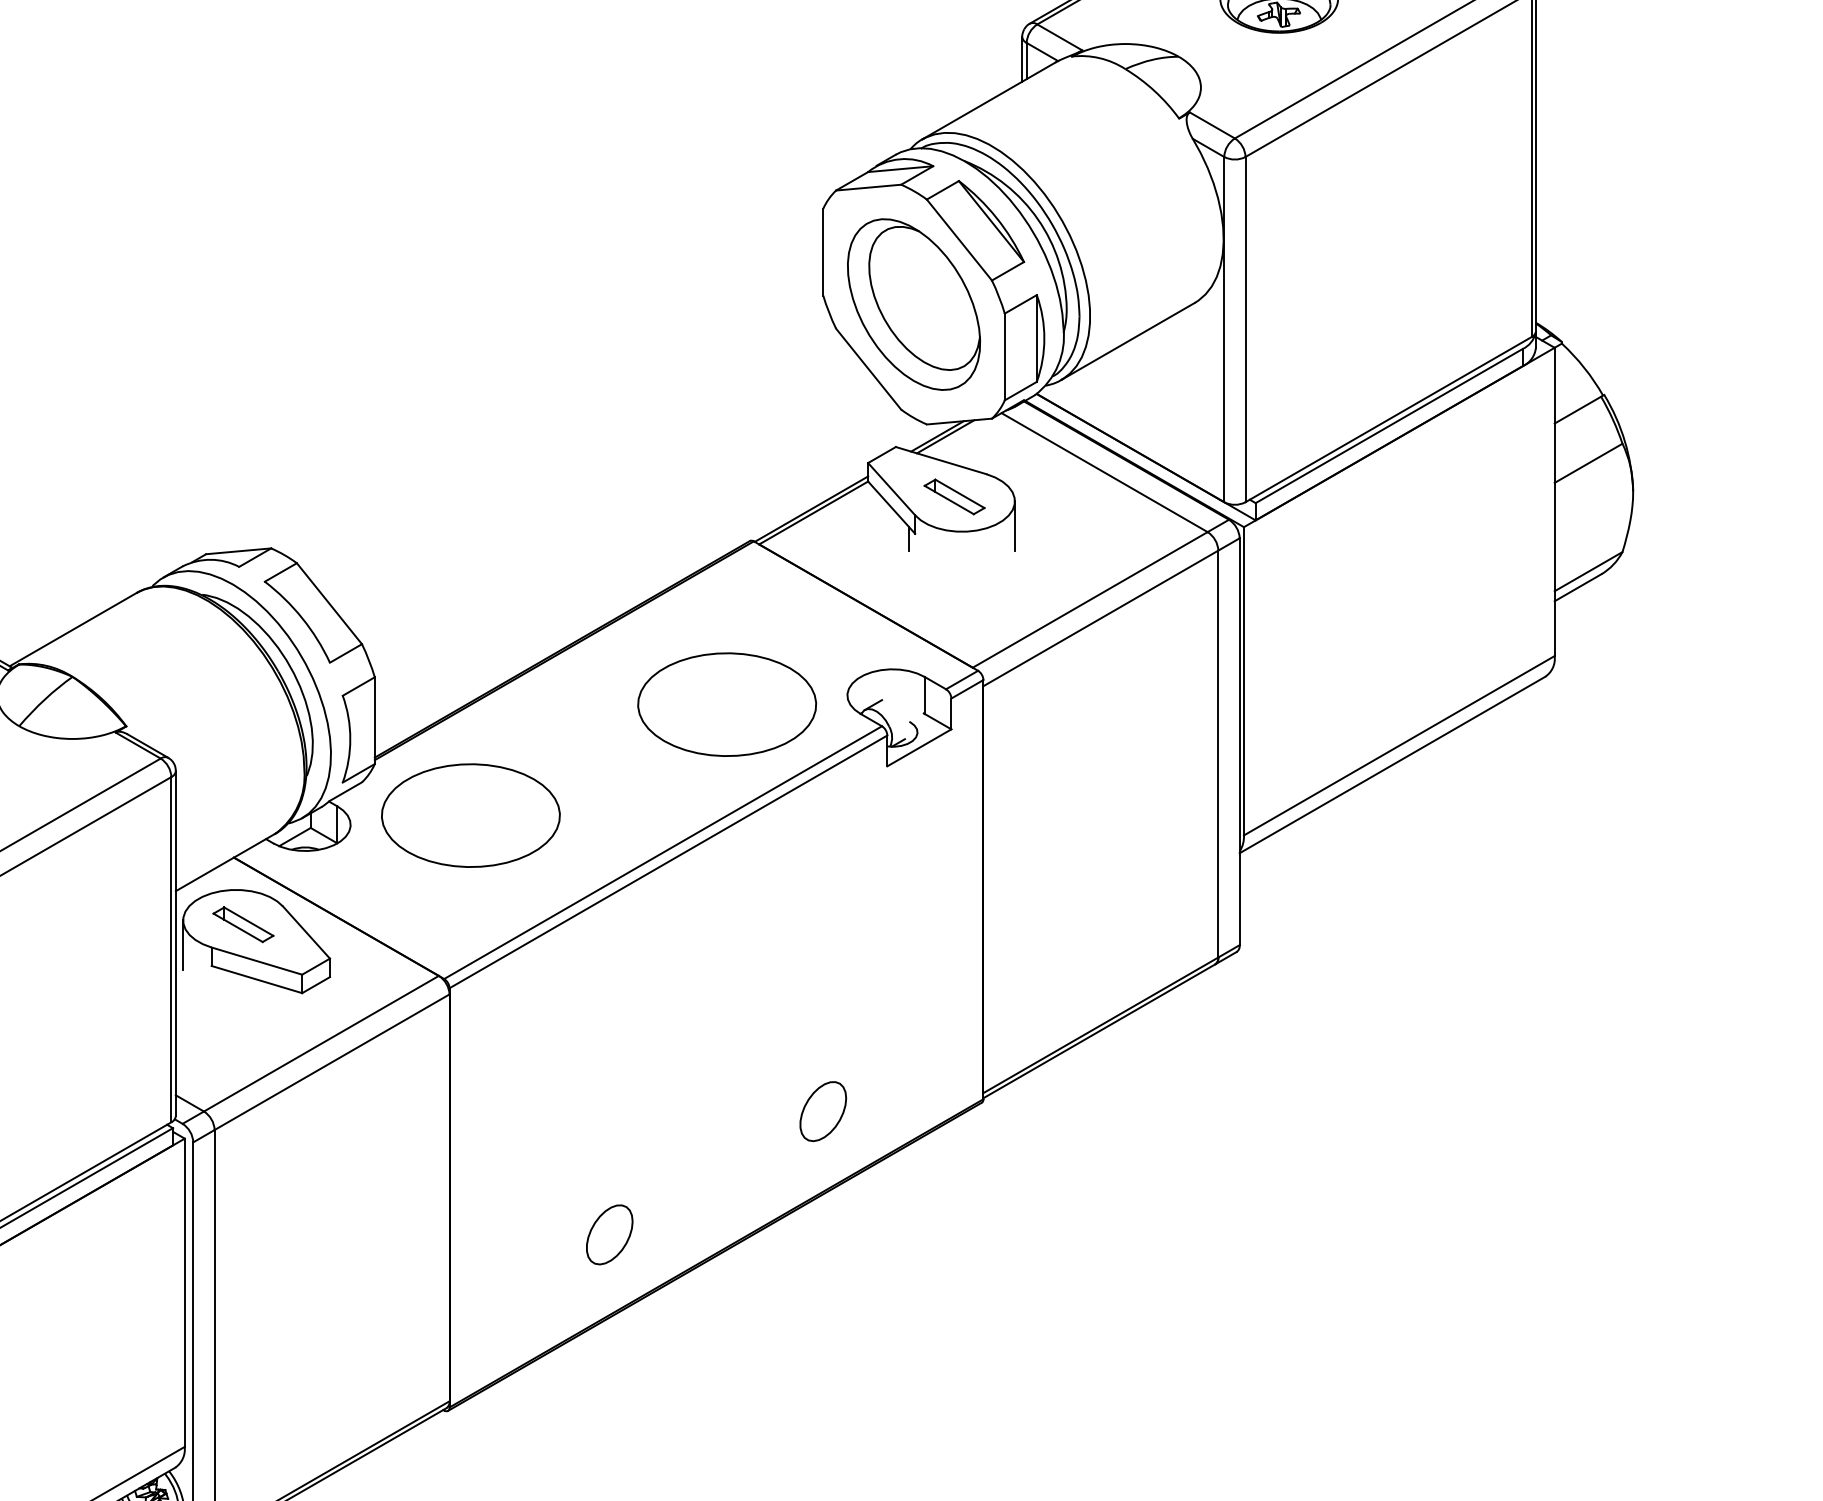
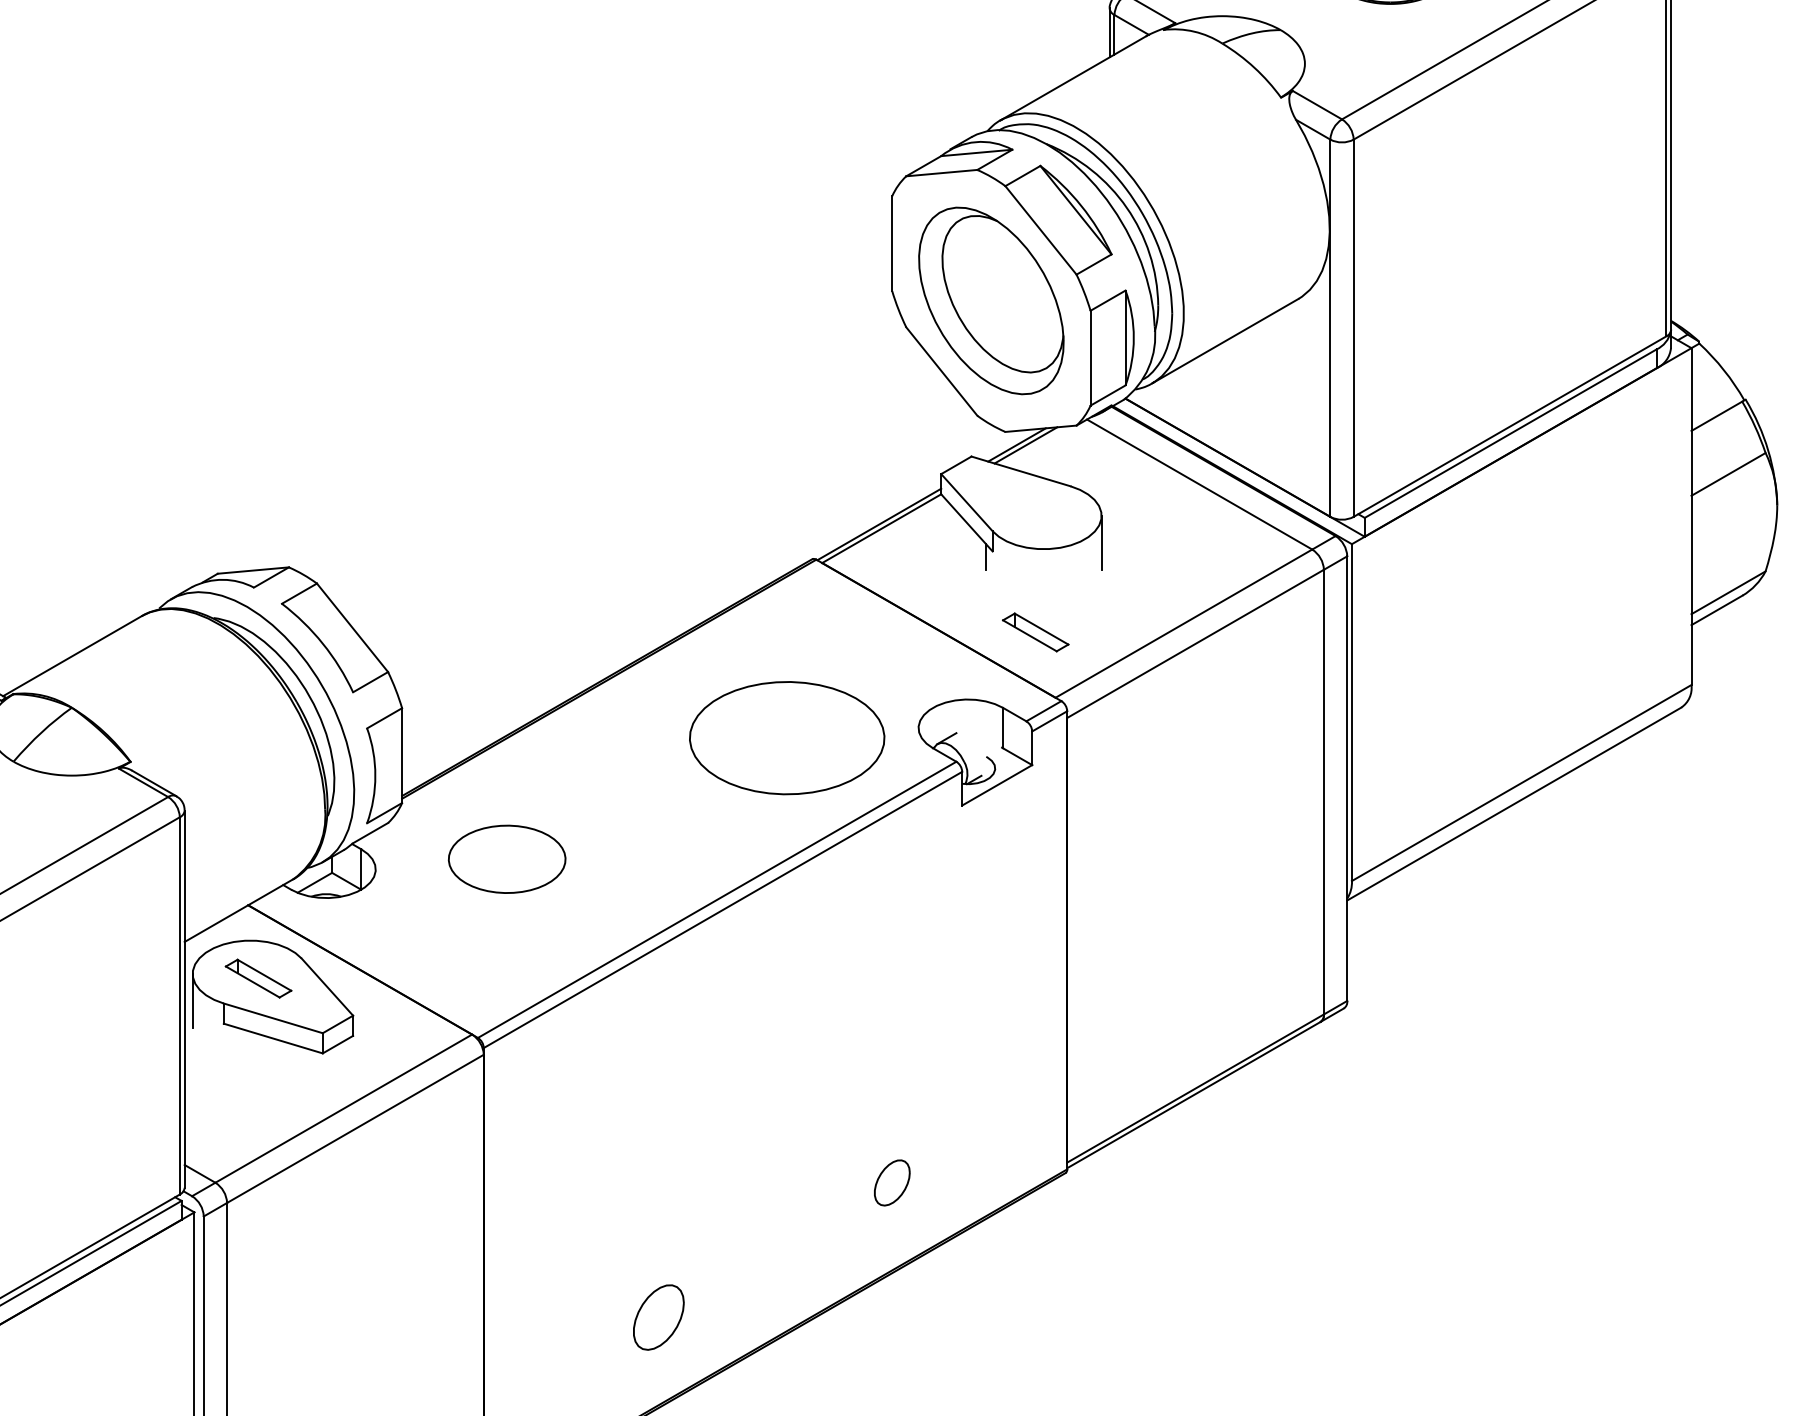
part: (954, 496) -> (1035, 631), moved
part: (470, 815) -> (506, 859), size x0.6
part: (823, 1111) -> (892, 1182), size x0.7

